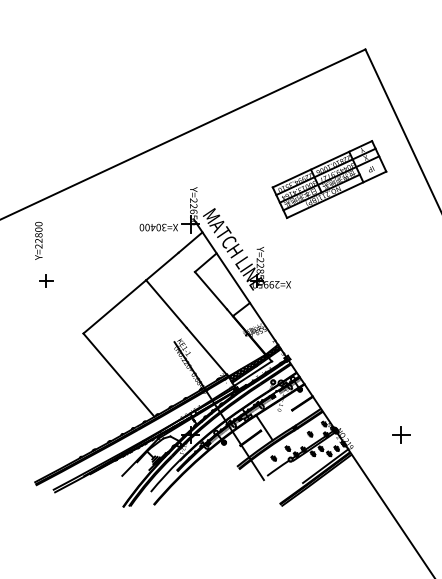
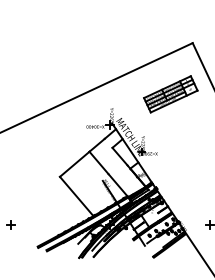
part: (328, 179) -> (170, 94), moved
part: (44, 254) -> (41, 139), removed

